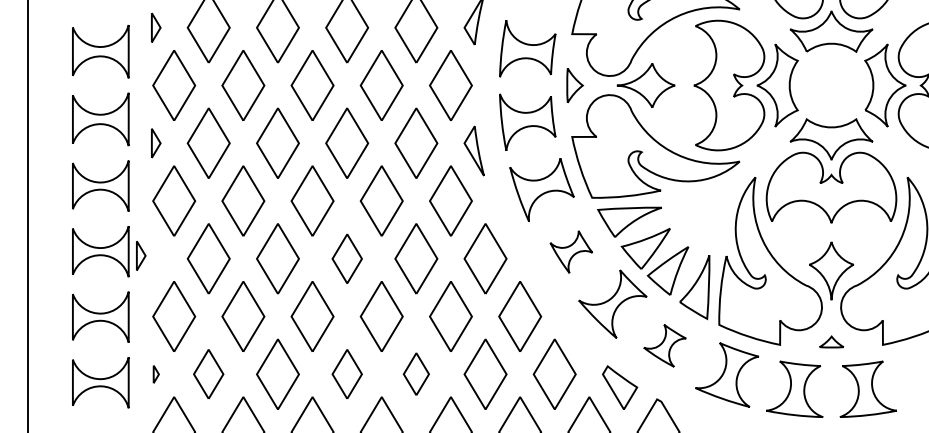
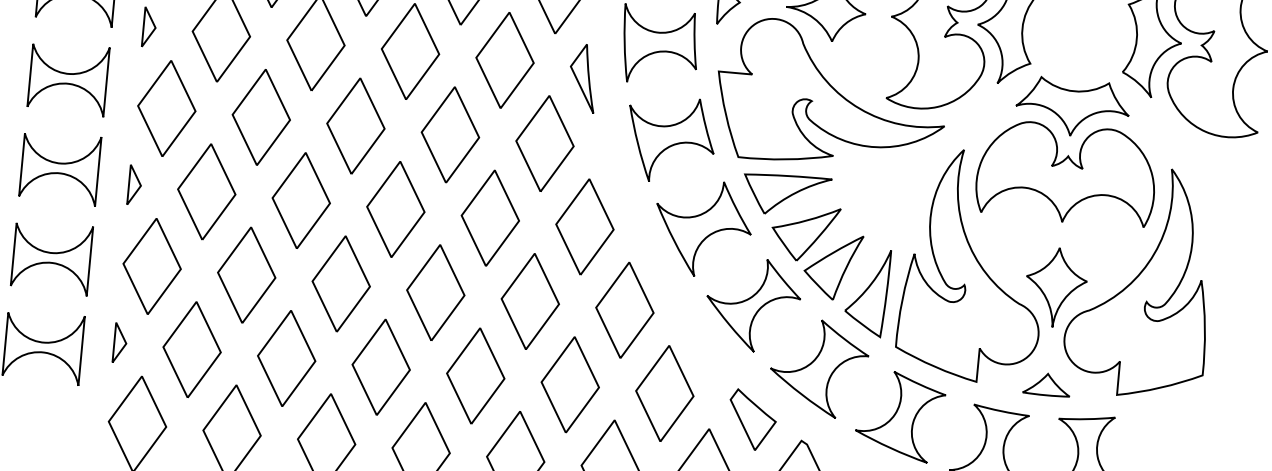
part: (571, 251) -> (703, 227), size x1.67
part: (141, 255) -> (135, 184), moved
part: (347, 258) -> (396, 209), size x1.43
part: (831, 341) -> (1047, 383), size x1.43
part: (664, 345) -> (818, 368), size x1.67
part: (208, 373) -> (191, 348), size x1.43
part: (347, 373) -> (381, 366), size x1.43
part: (416, 373) -> (476, 374), size x1.67
part: (156, 374) -> (120, 343), size x1.67

